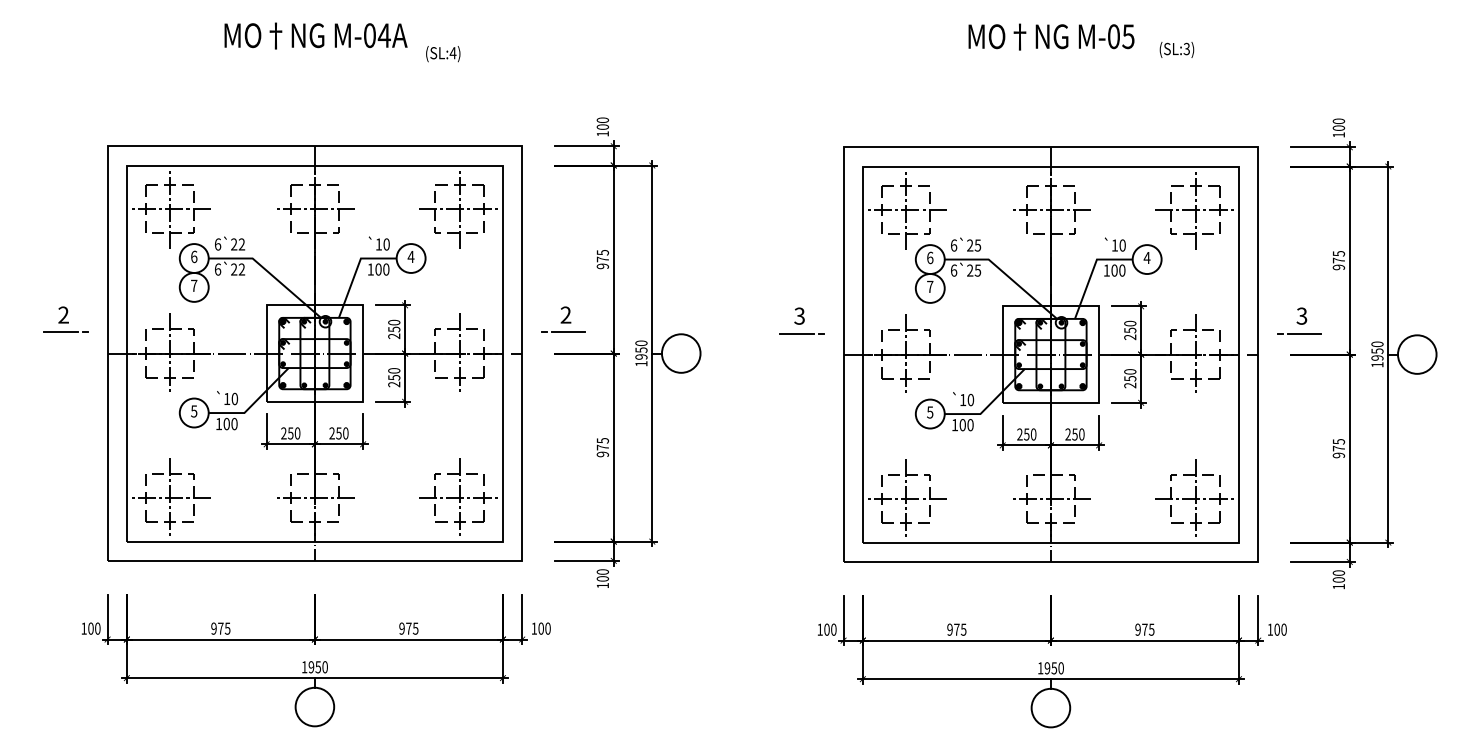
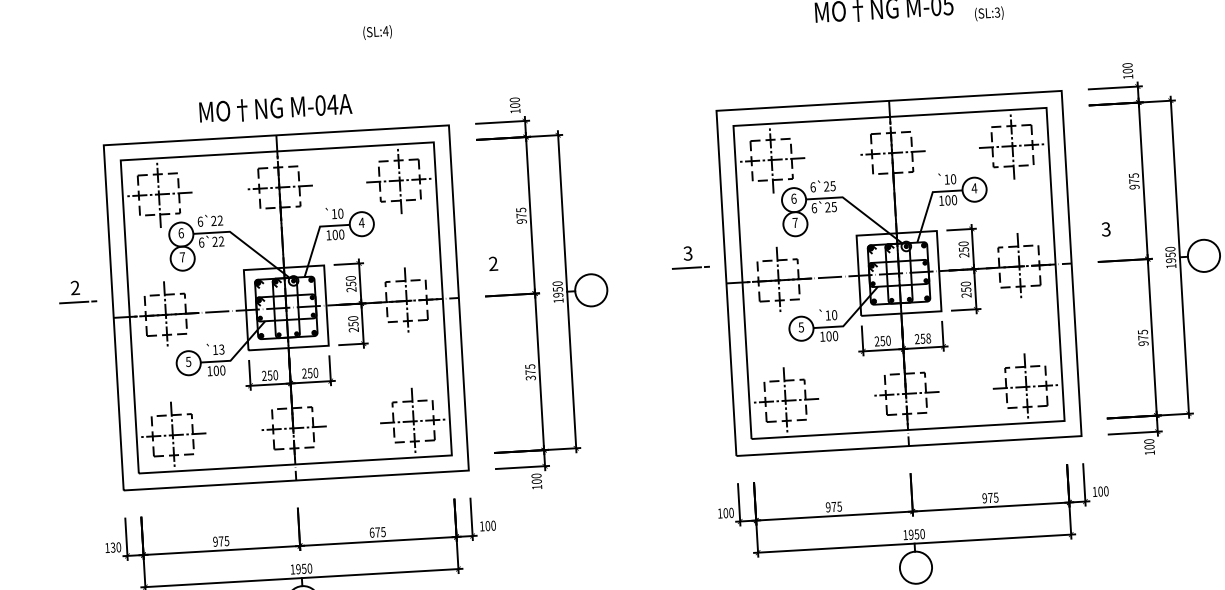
text: (315, 35) -> (275, 108), moved
text: (443, 54) -> (377, 32), moved
line: (563, 331) -> (492, 277), removed
line: (1299, 333) -> (1104, 243), removed
text: (234, 399) -> (221, 350), `10 -> `13
text: (1081, 434) -> (928, 338), 250 -> 258
text: (602, 454) -> (530, 378), 975 -> 375
text: (90, 628) -> (112, 547), 100 -> 130
text: (401, 628) -> (371, 532), 975 -> 675

